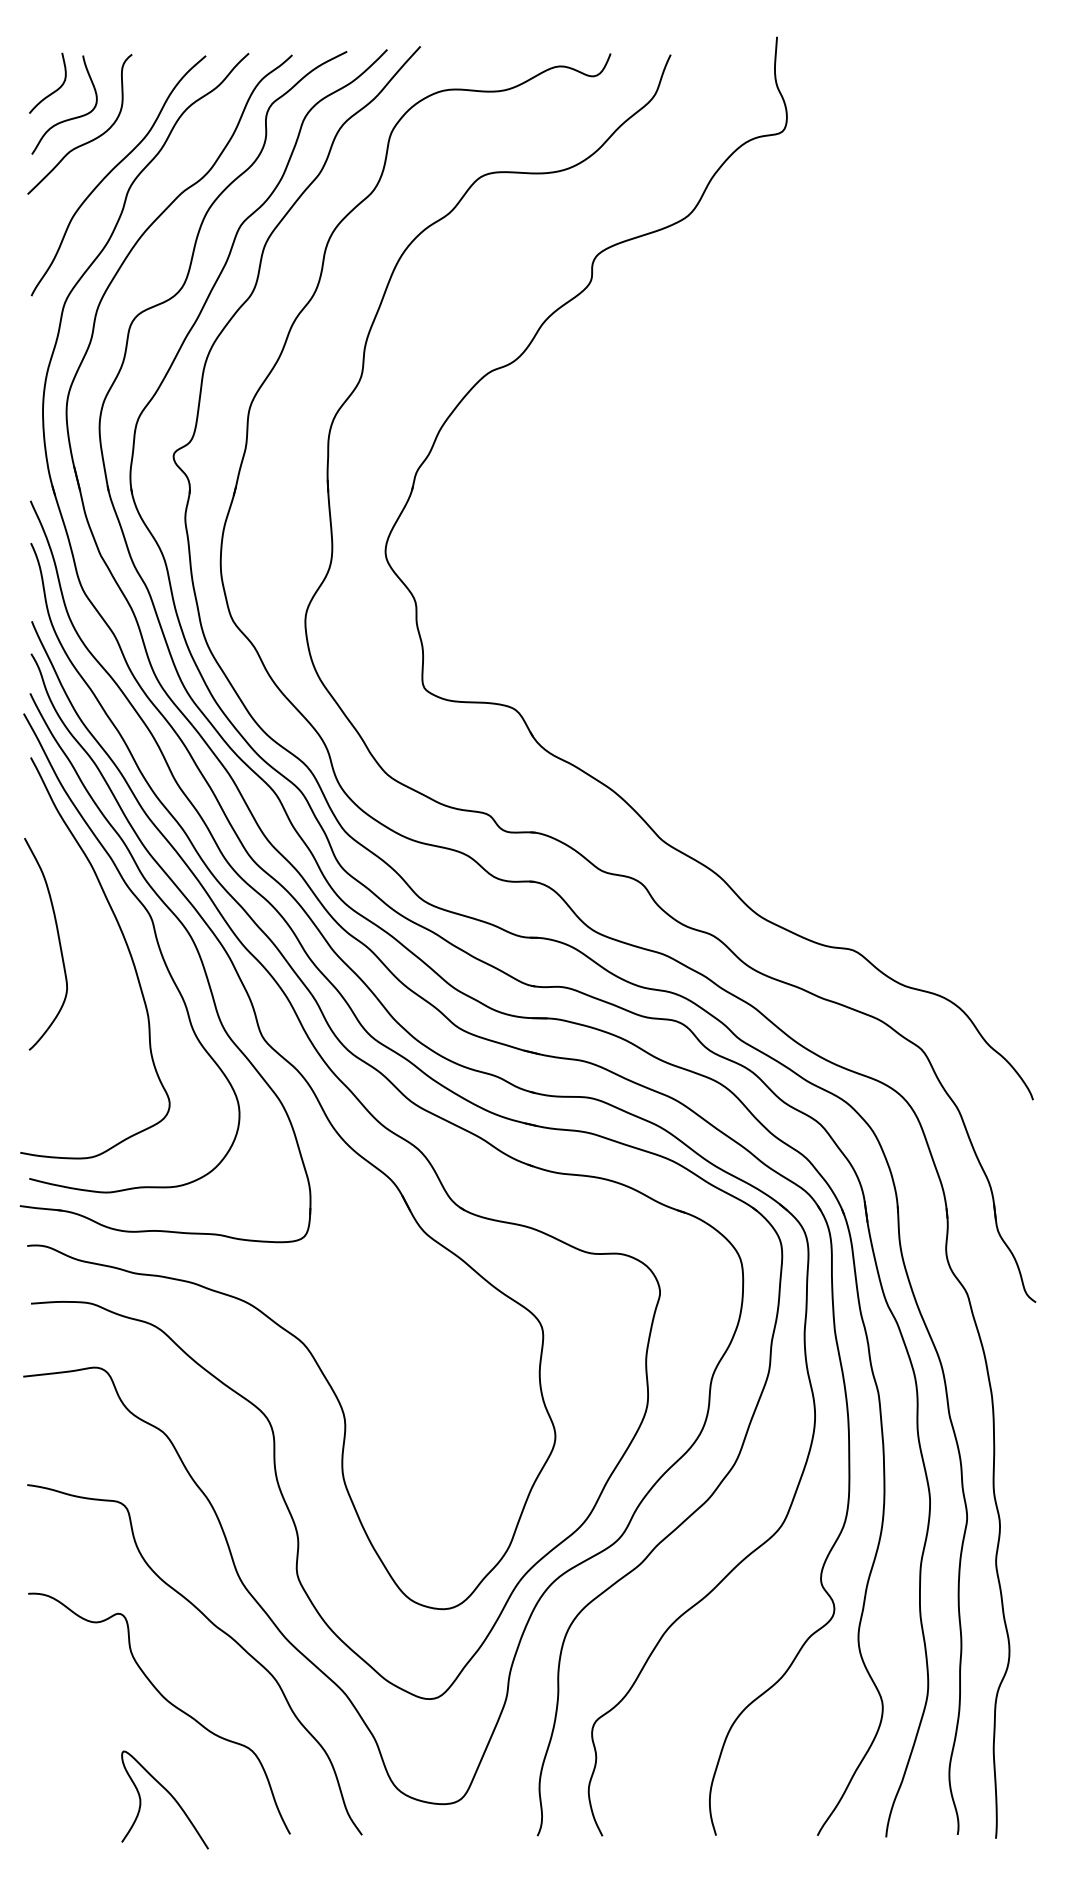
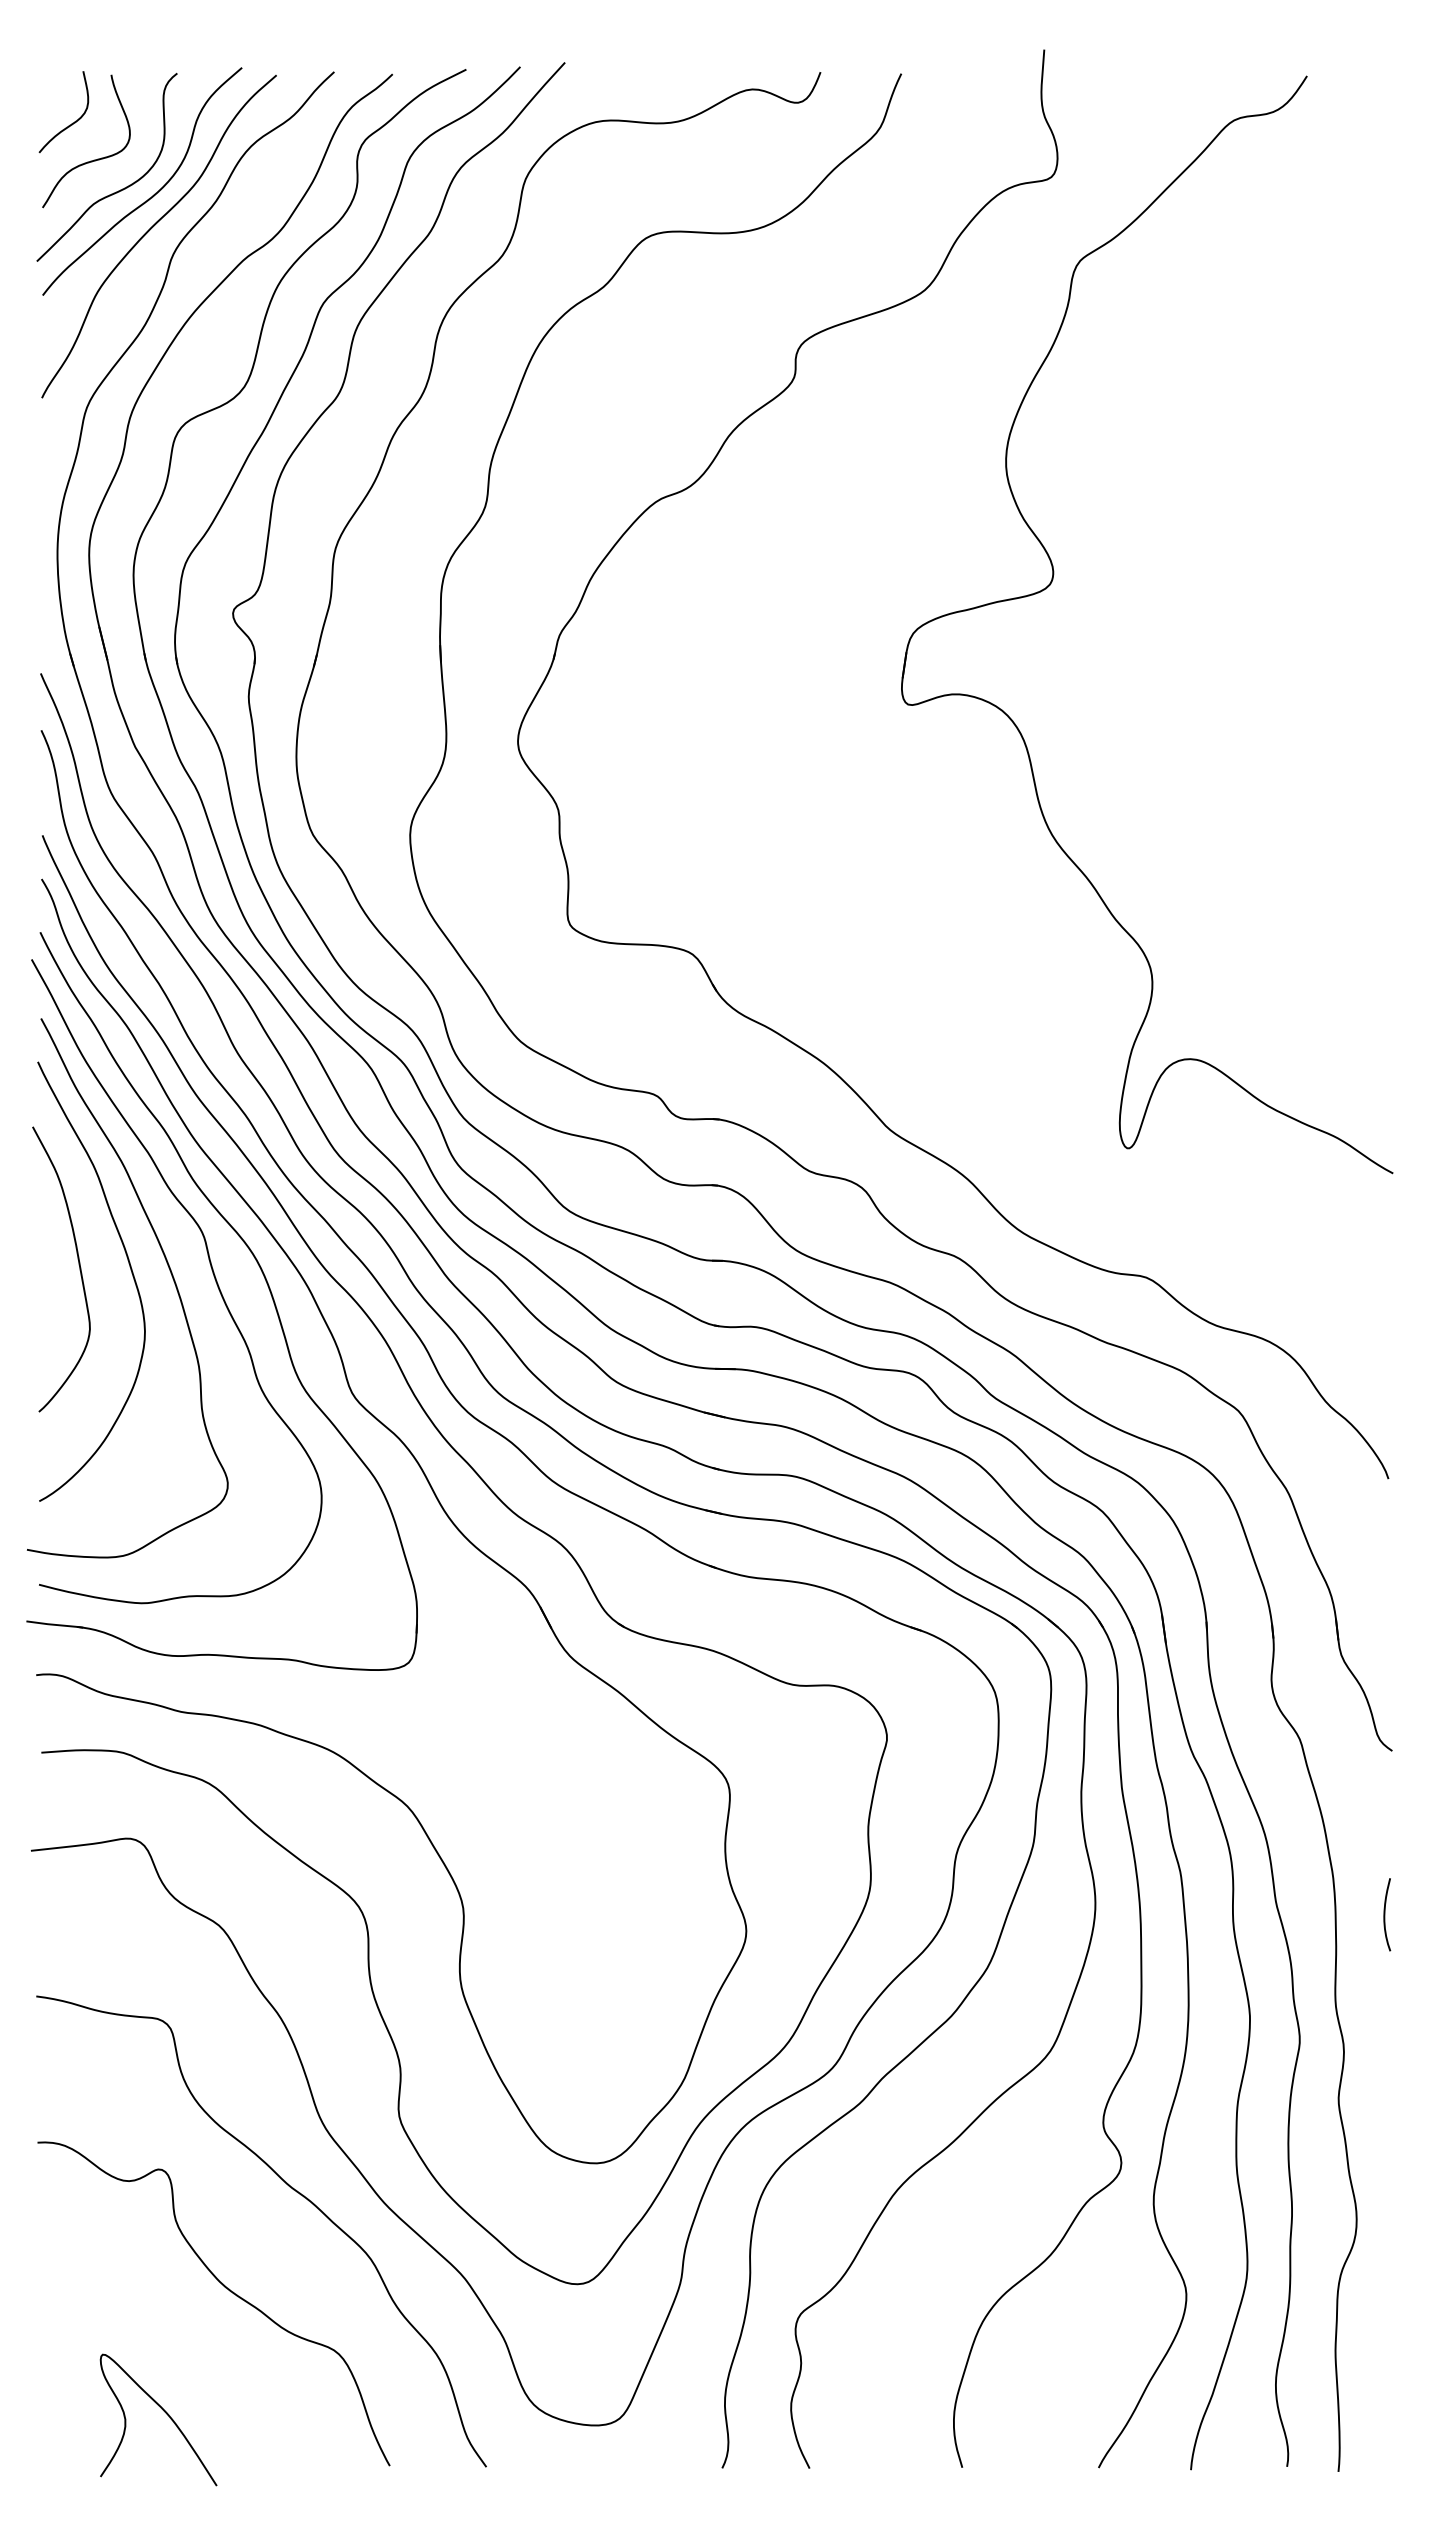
curve: (115, 143) -> (154, 193), added
part: (783, 433) -> (1052, 582), added
curve: (96, 942) -> (129, 1267), added
curve: (1030, 1424) -> (1385, 1914), added
curve: (169, 1794) -> (164, 2412), moved

